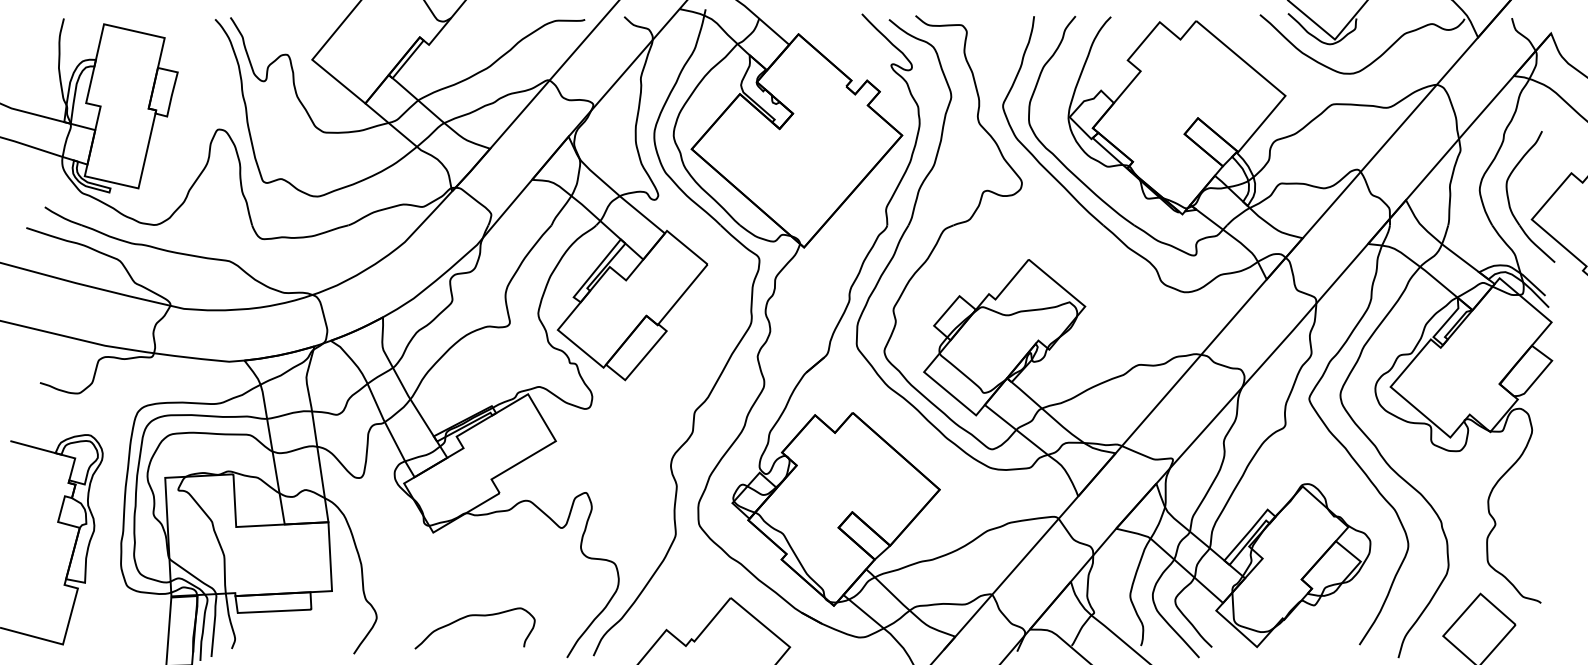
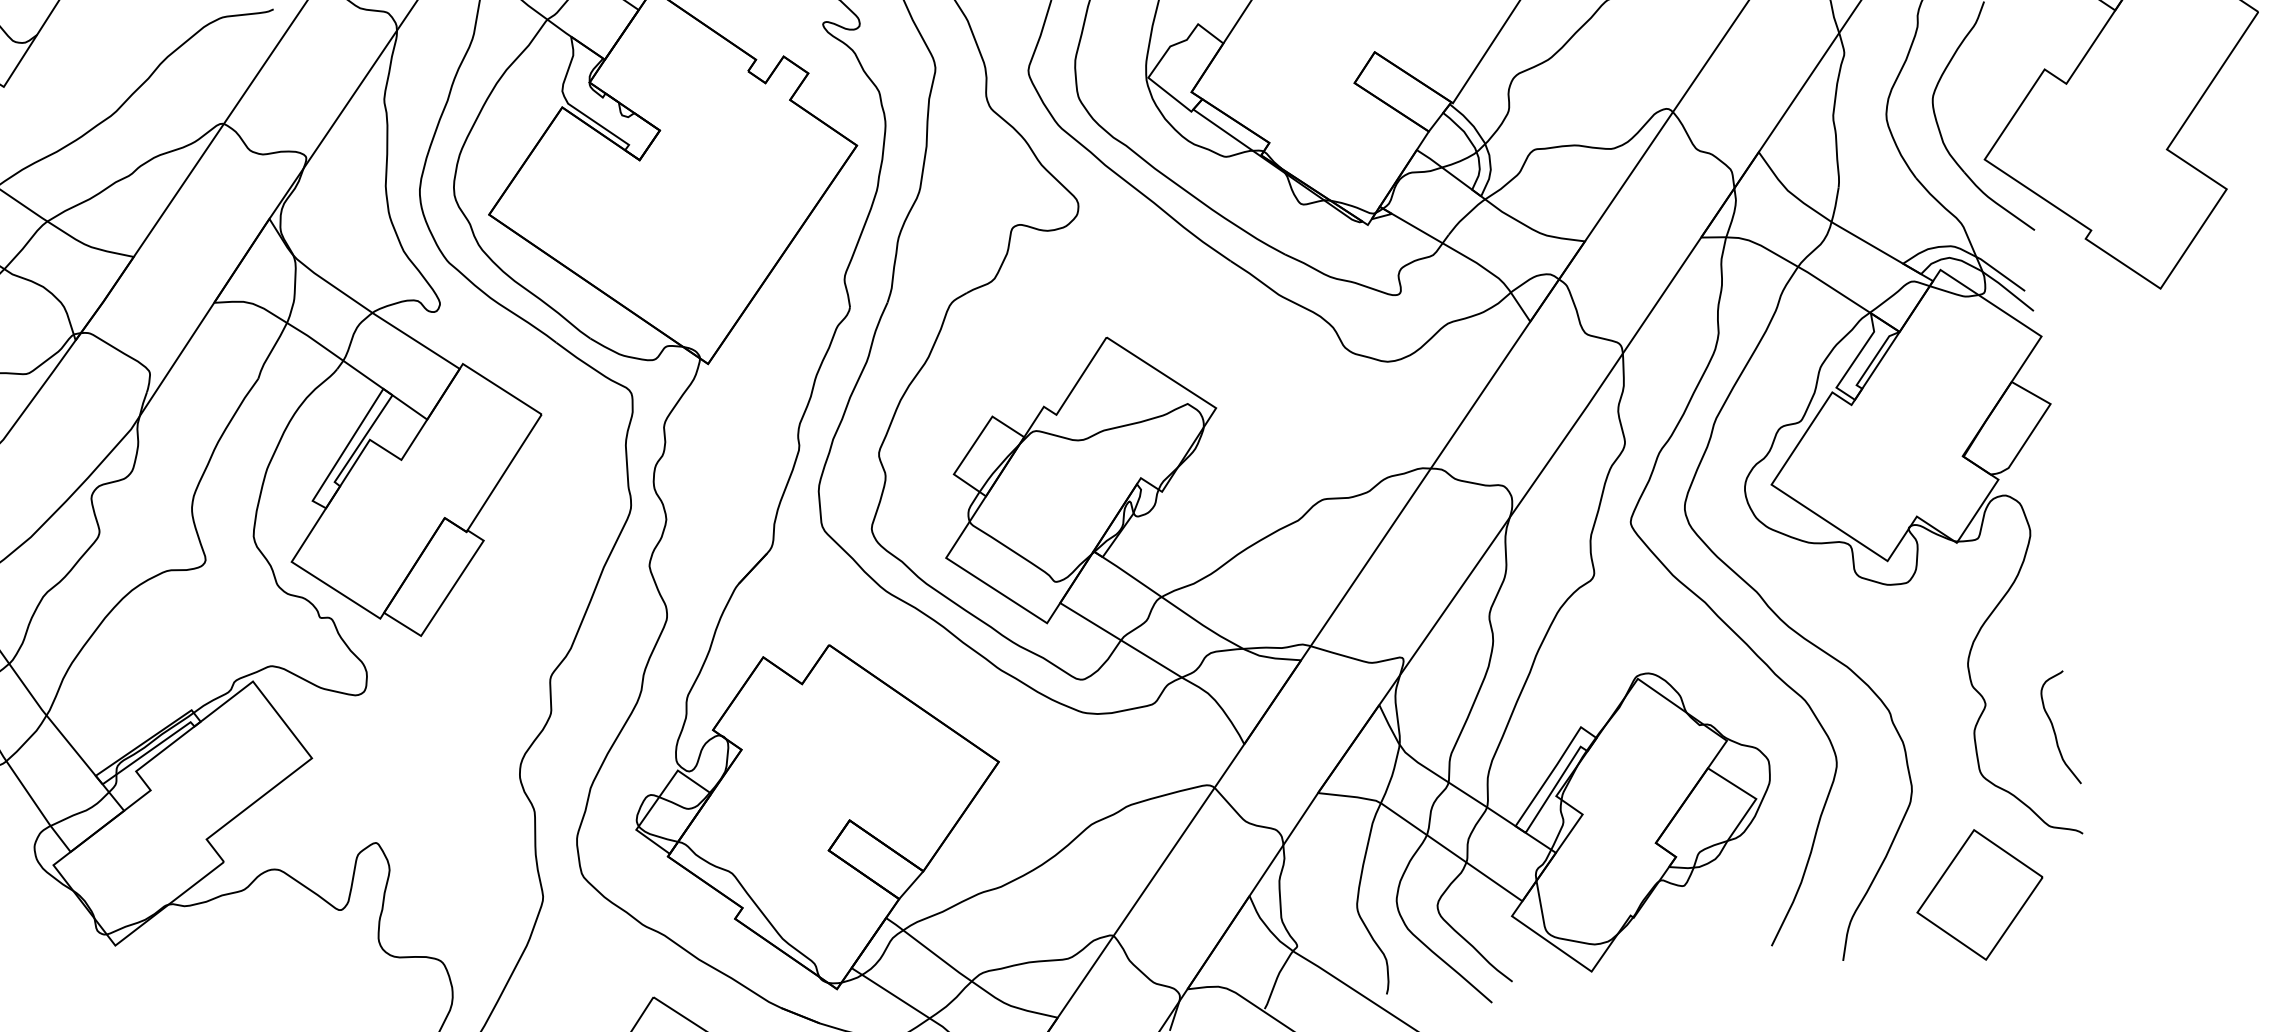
curve: (1532, 542) -> (2054, 728), added

